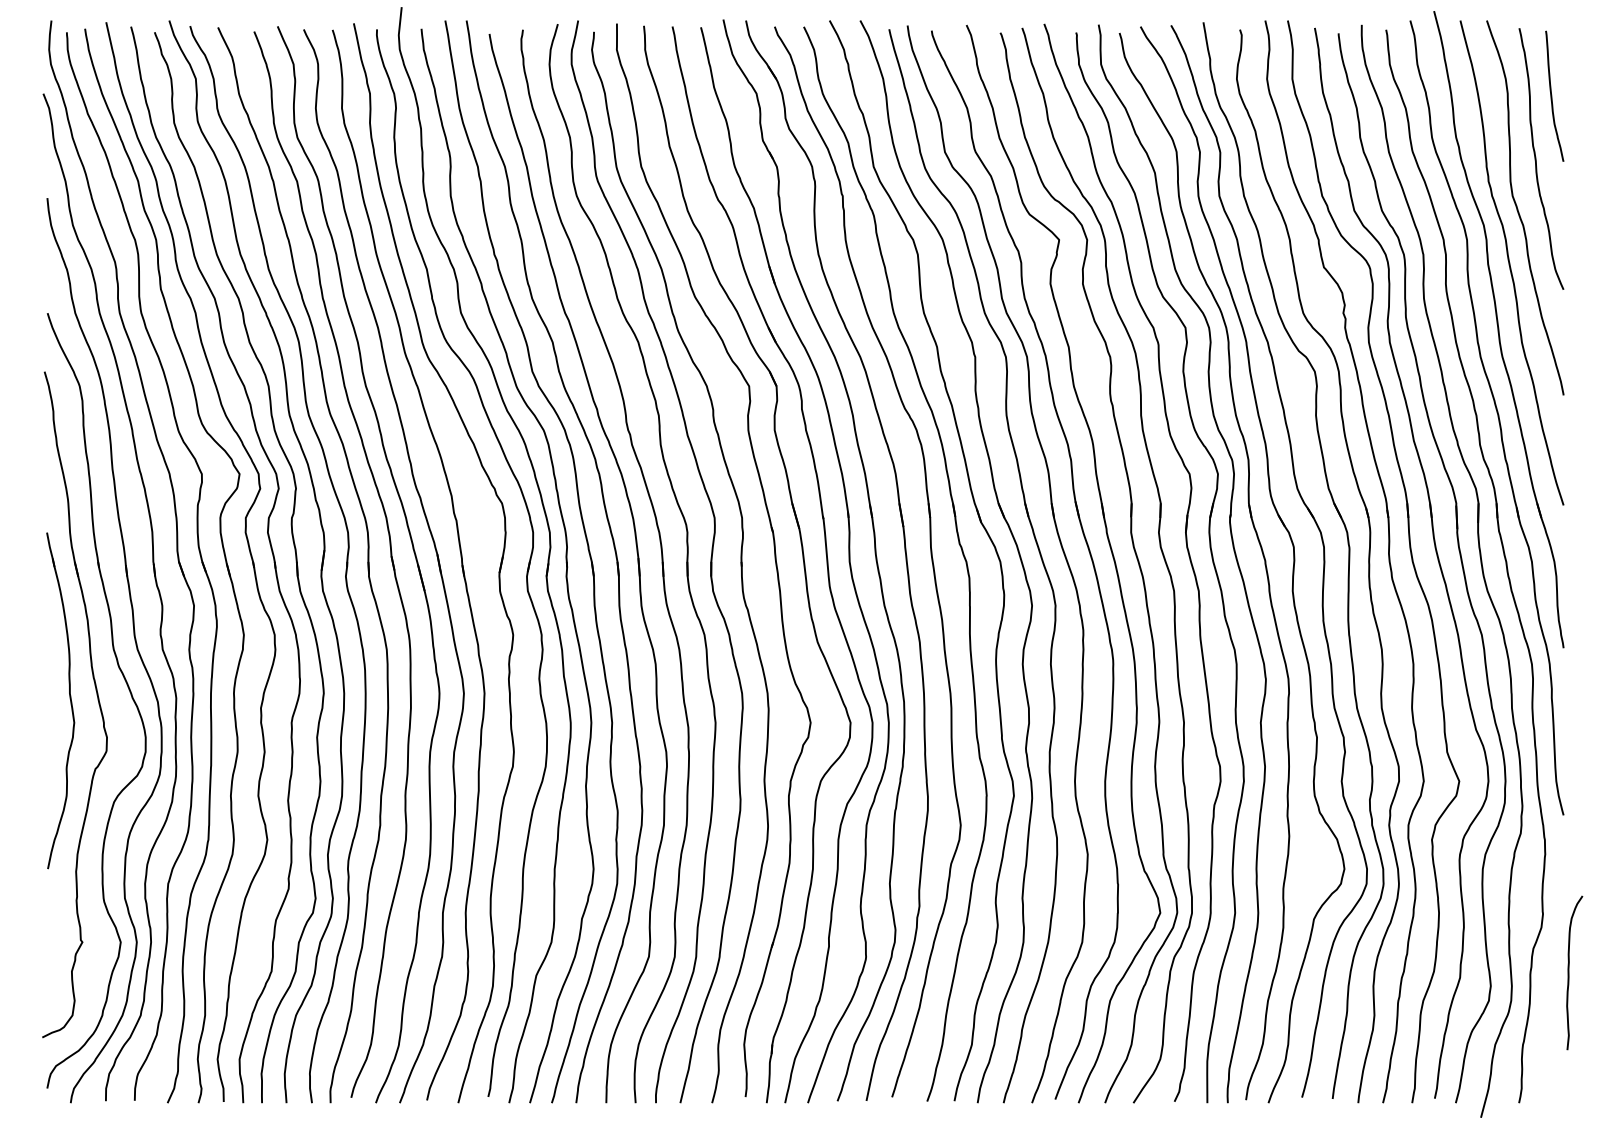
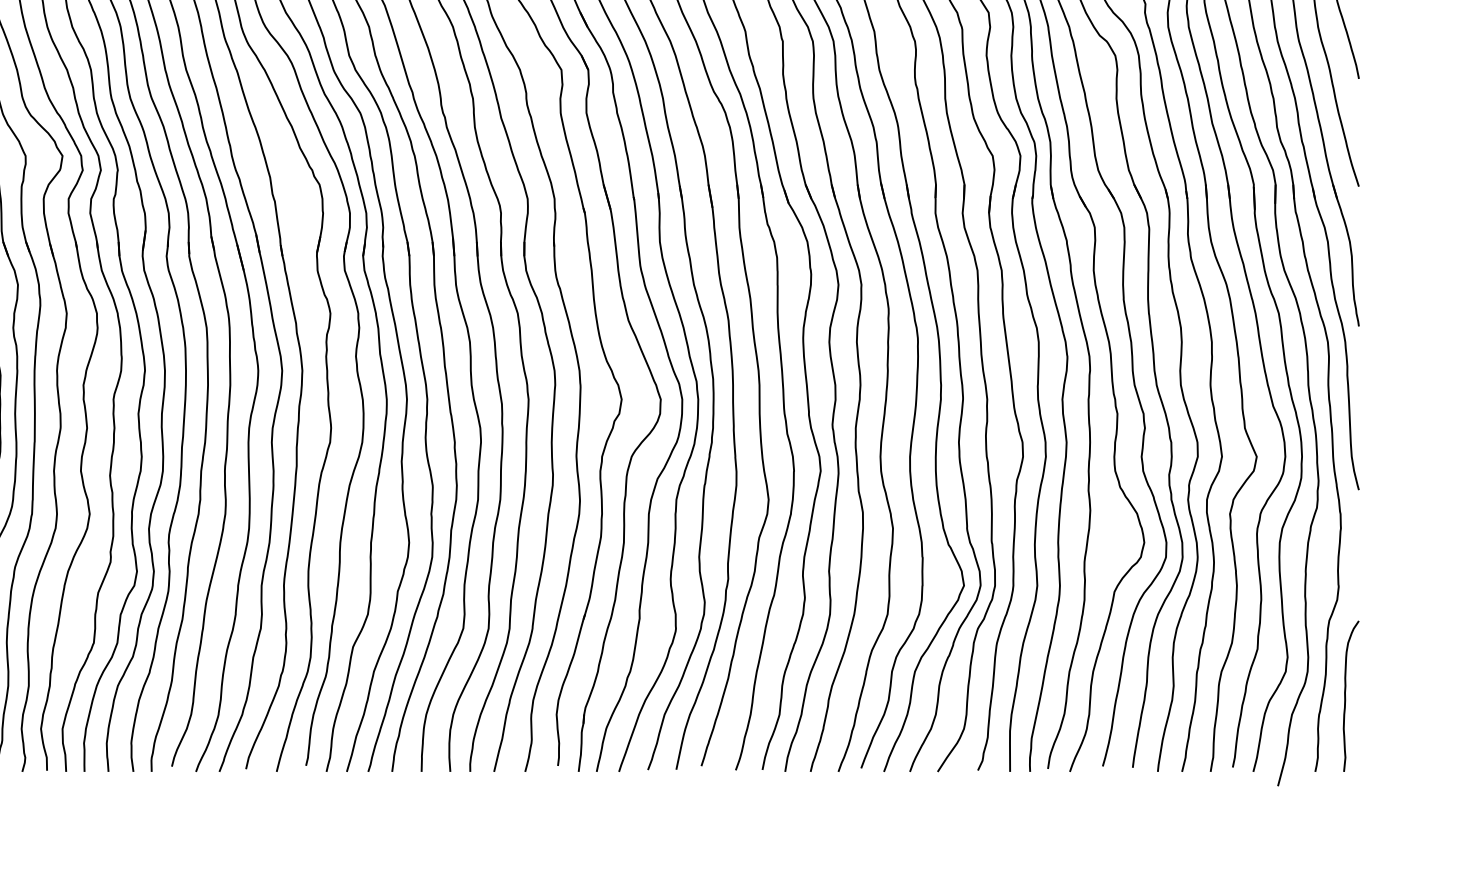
curve: (1569, 972) -> (1346, 695), moved

